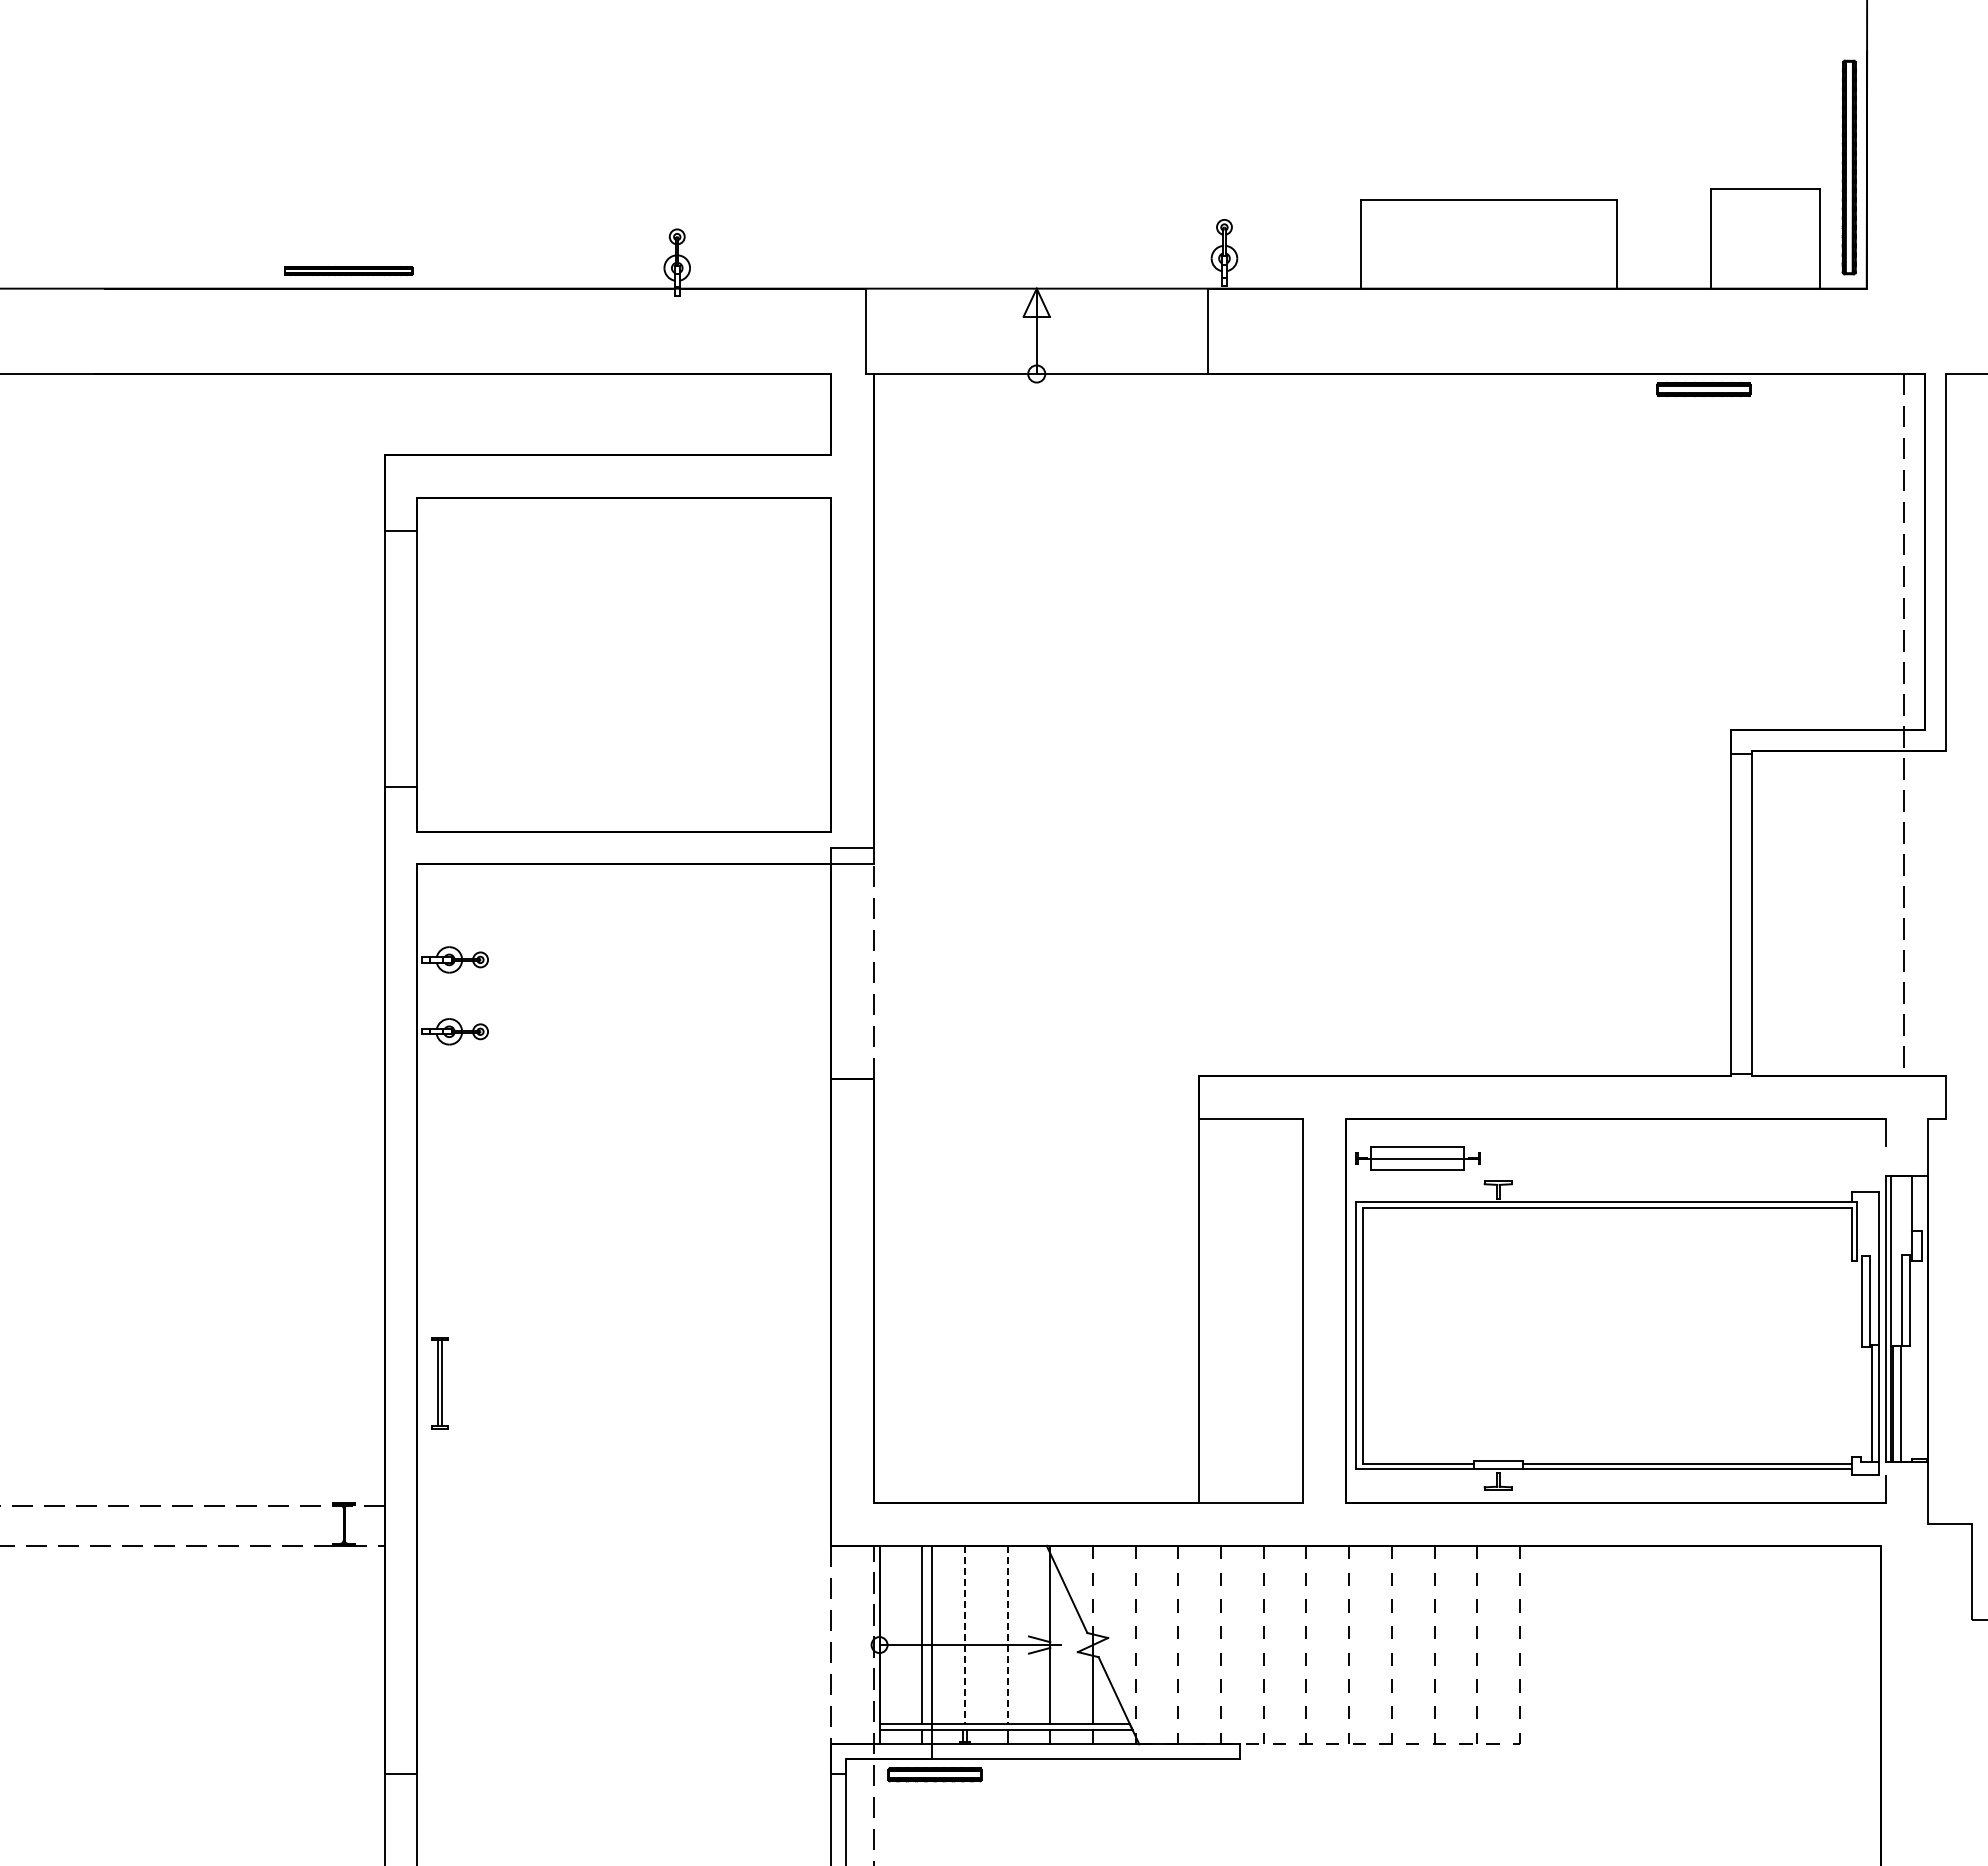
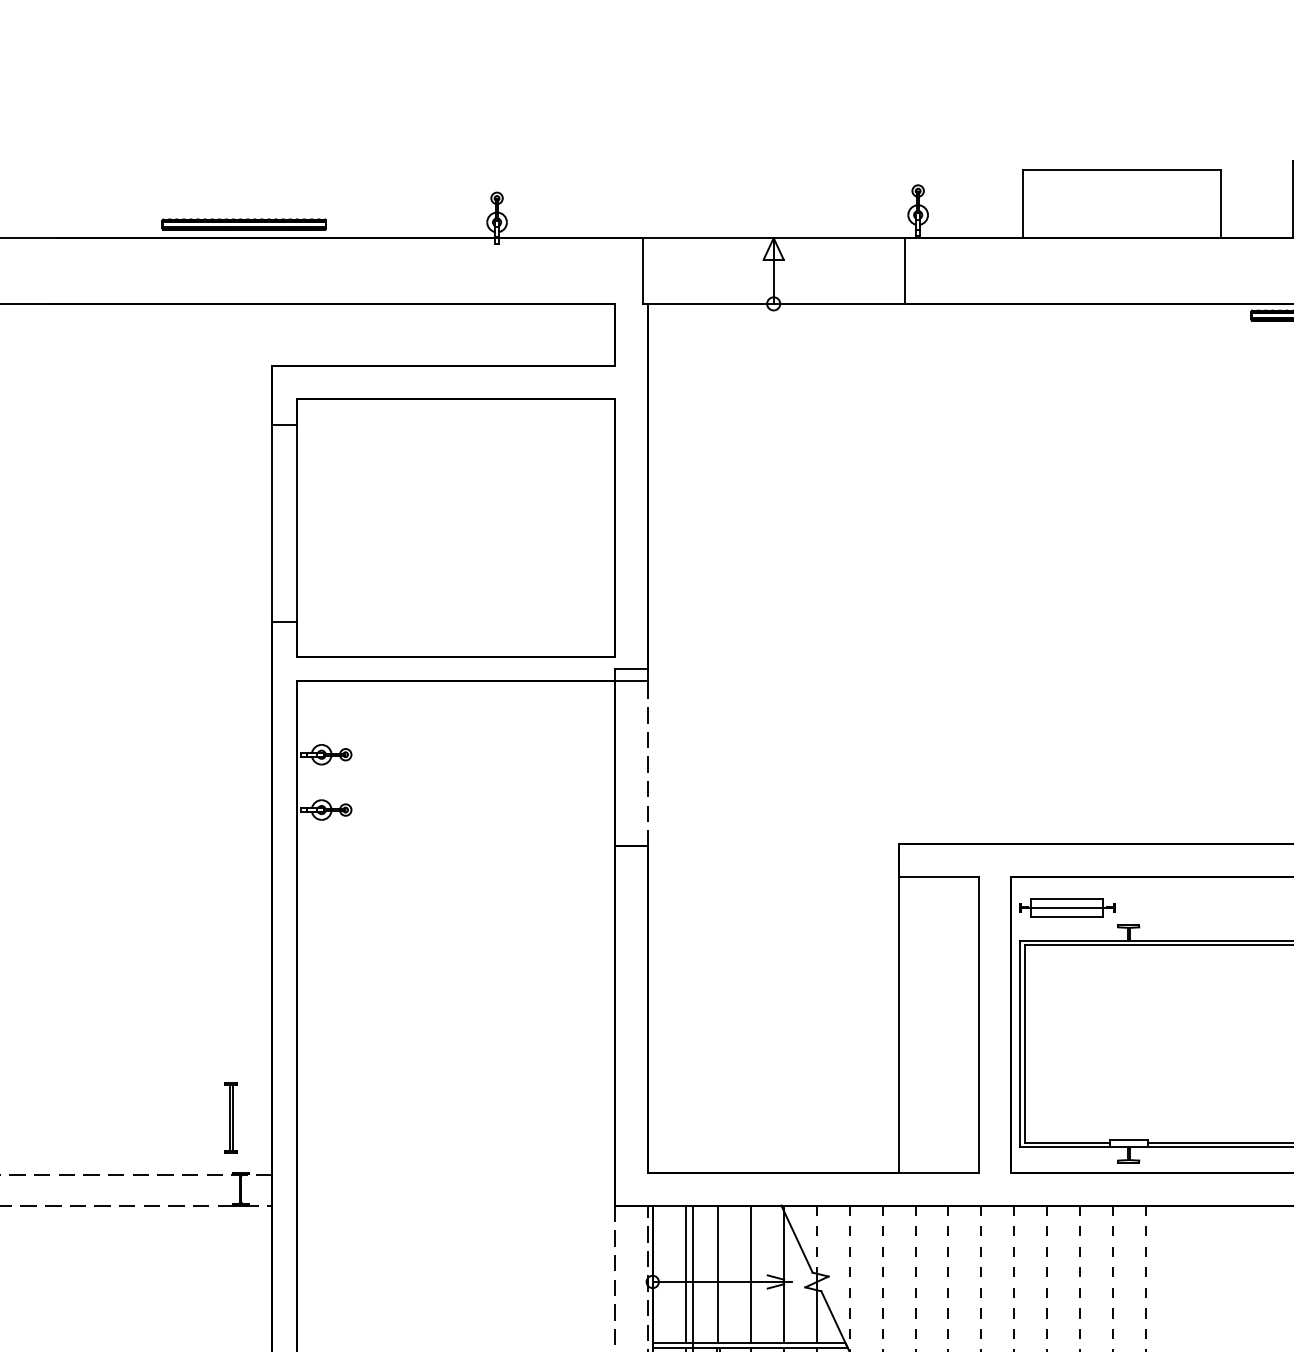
part: (348, 270) -> (244, 224), size x1.67
part: (439, 1383) -> (231, 1118), moved
line: (964, 1635) -> (718, 1274), dashed -> solid
line: (1007, 1635) -> (751, 1274), dashed -> solid

